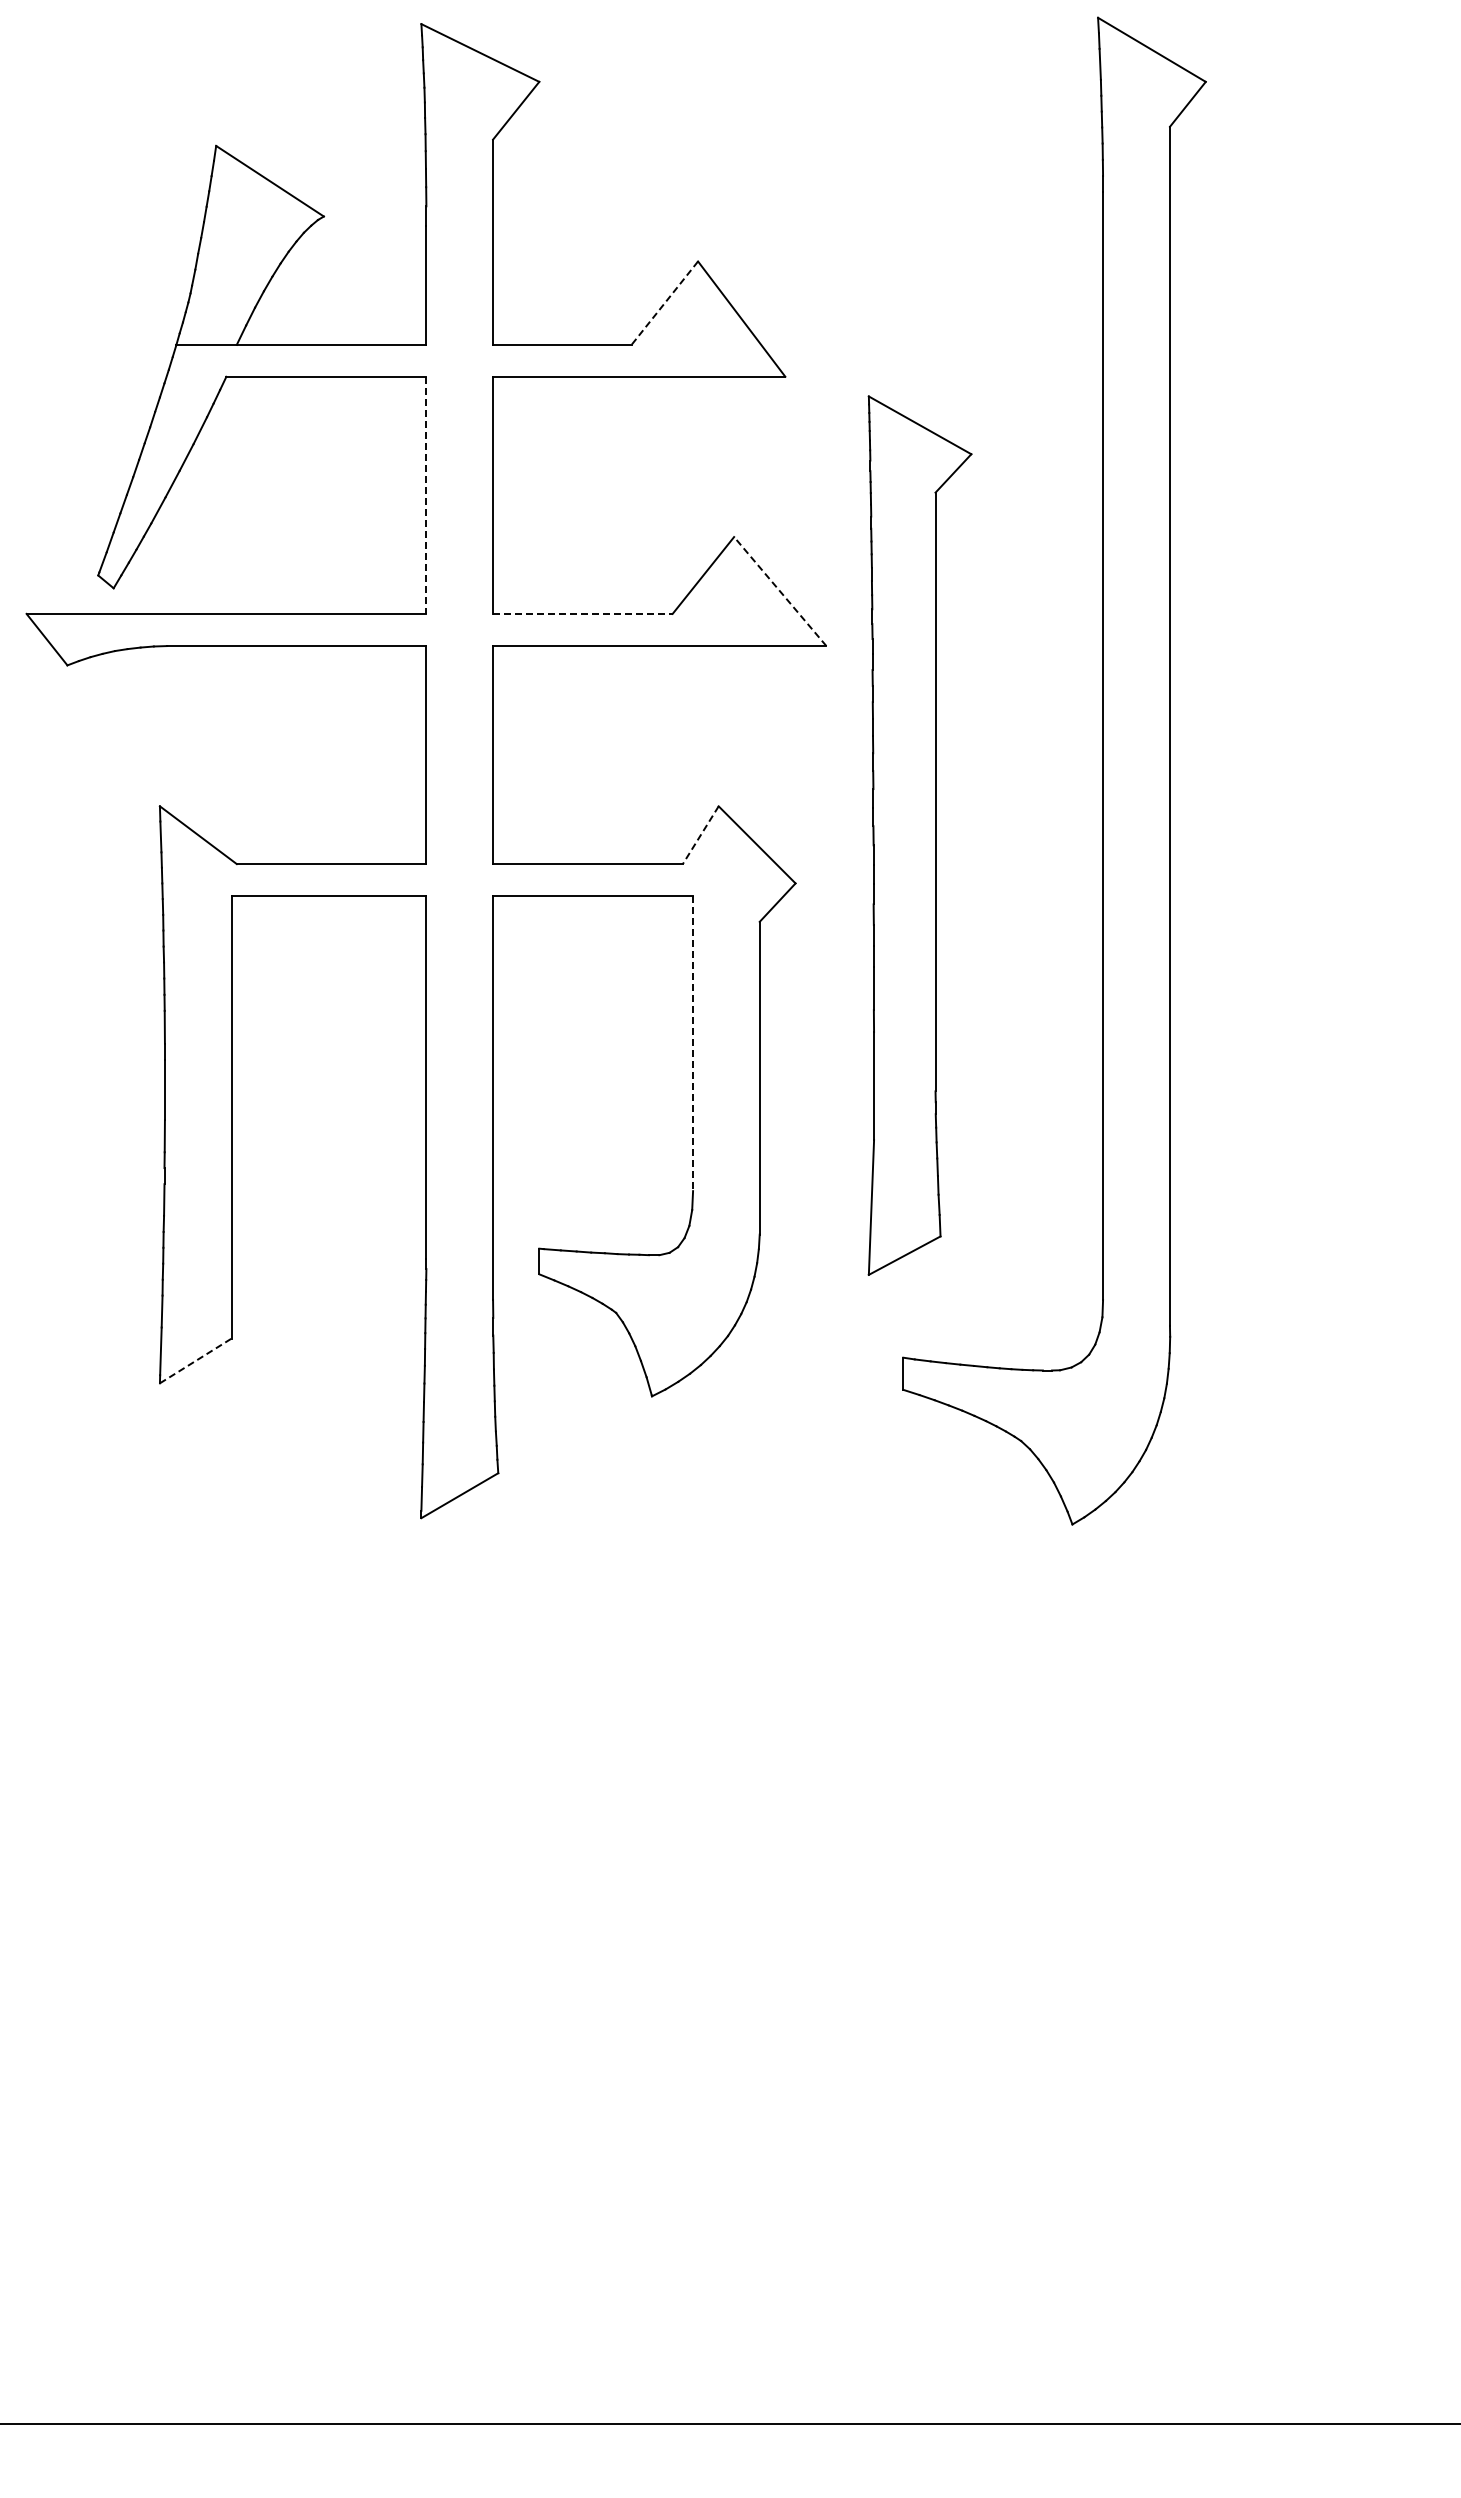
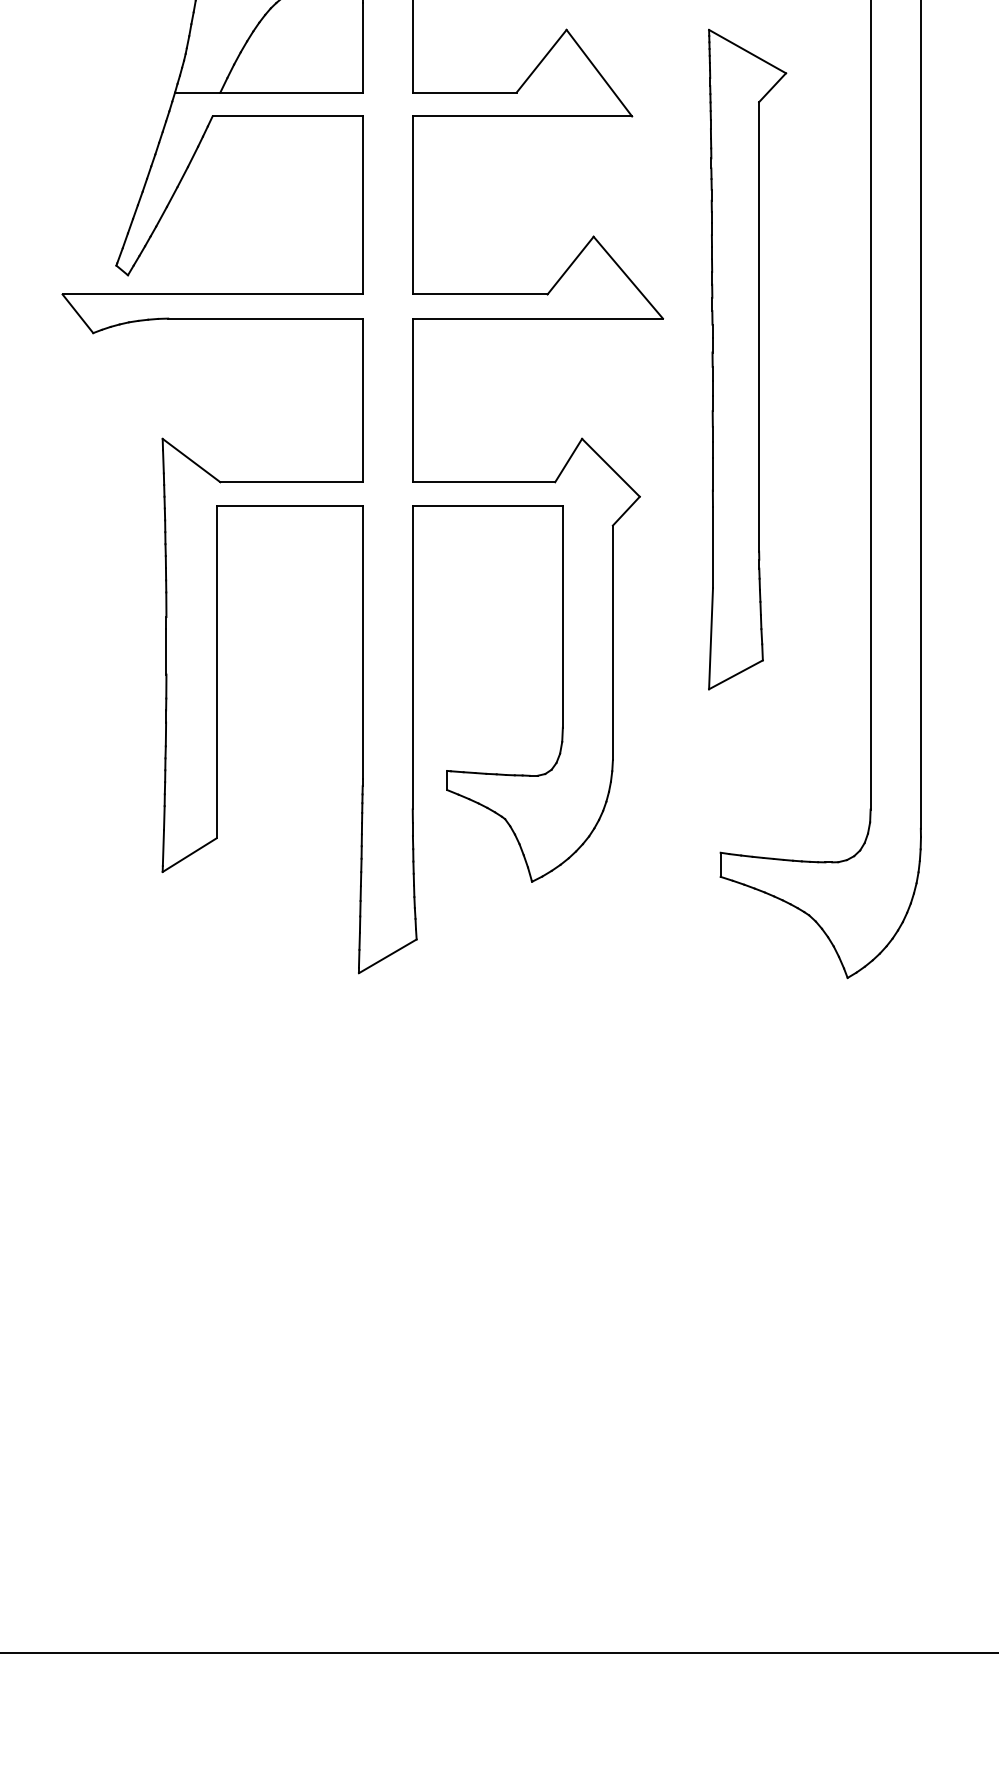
line: (664, 303) -> (541, 61), dashed -> solid
line: (426, 495) -> (362, 205), dashed -> solid
line: (779, 591) -> (627, 277), dashed -> solid
line: (582, 613) -> (479, 294), dashed -> solid
line: (700, 835) -> (568, 460), dashed -> solid
part: (919, 835) -> (747, 359), moved
line: (693, 1044) -> (563, 617), dashed -> solid
line: (196, 1360) -> (190, 854), dashed -> solid

